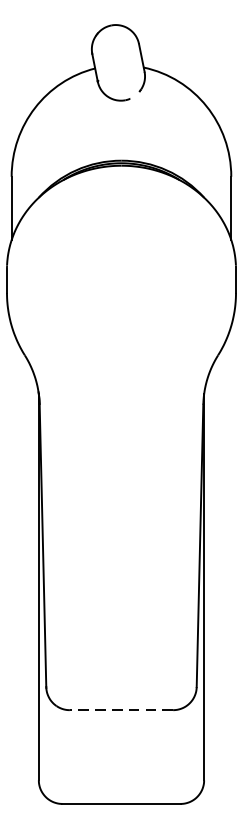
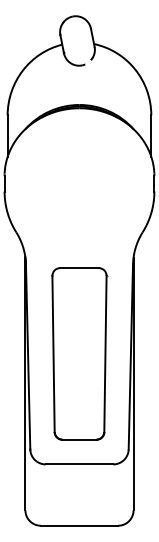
part: (121, 540) -> (79, 353), added
line: (121, 710) -> (79, 464), dashed -> solid

